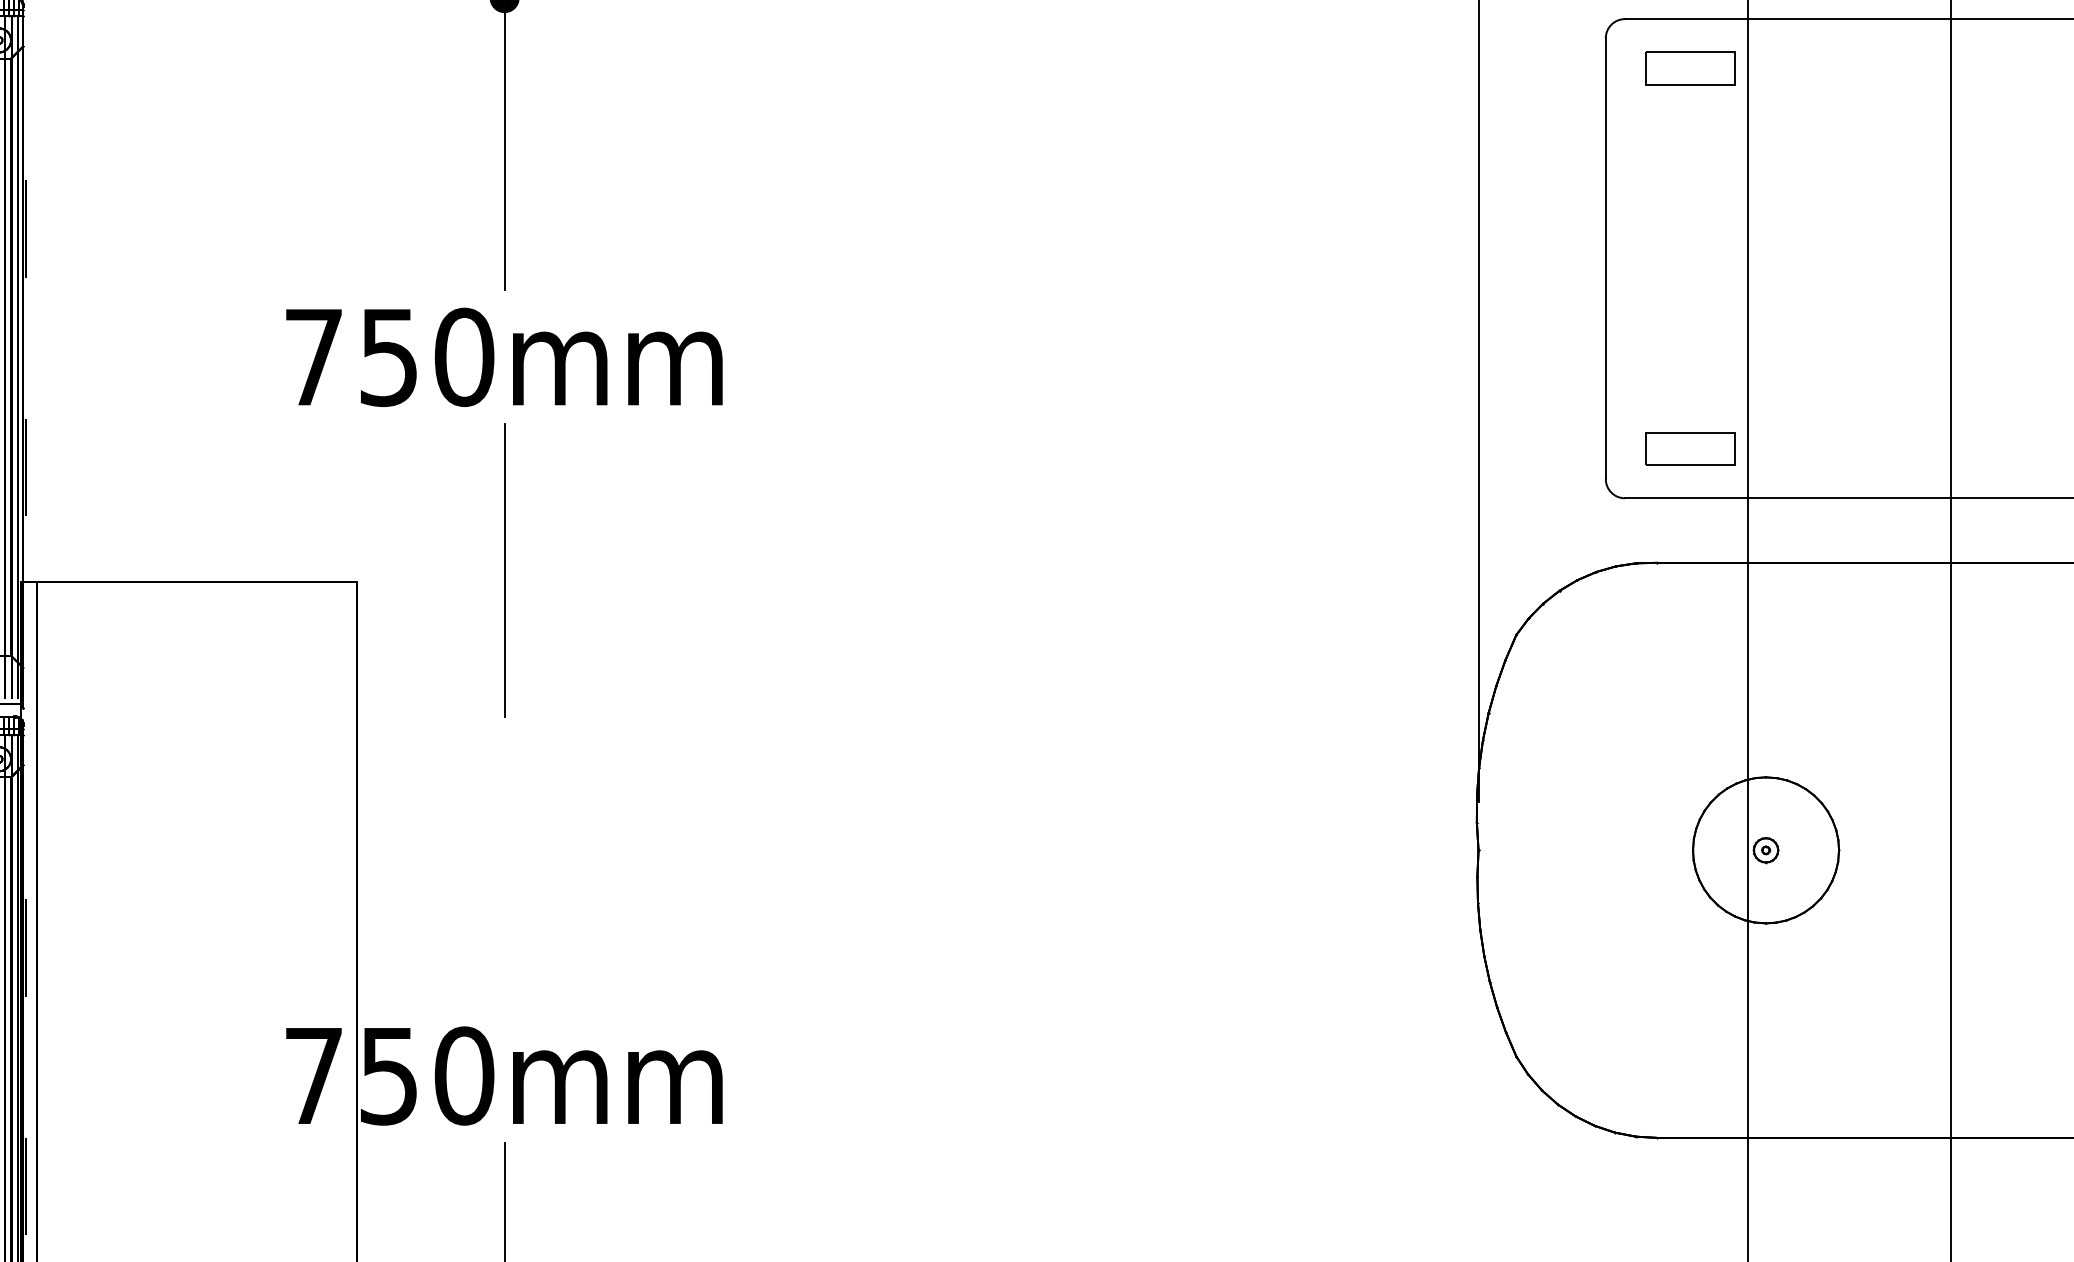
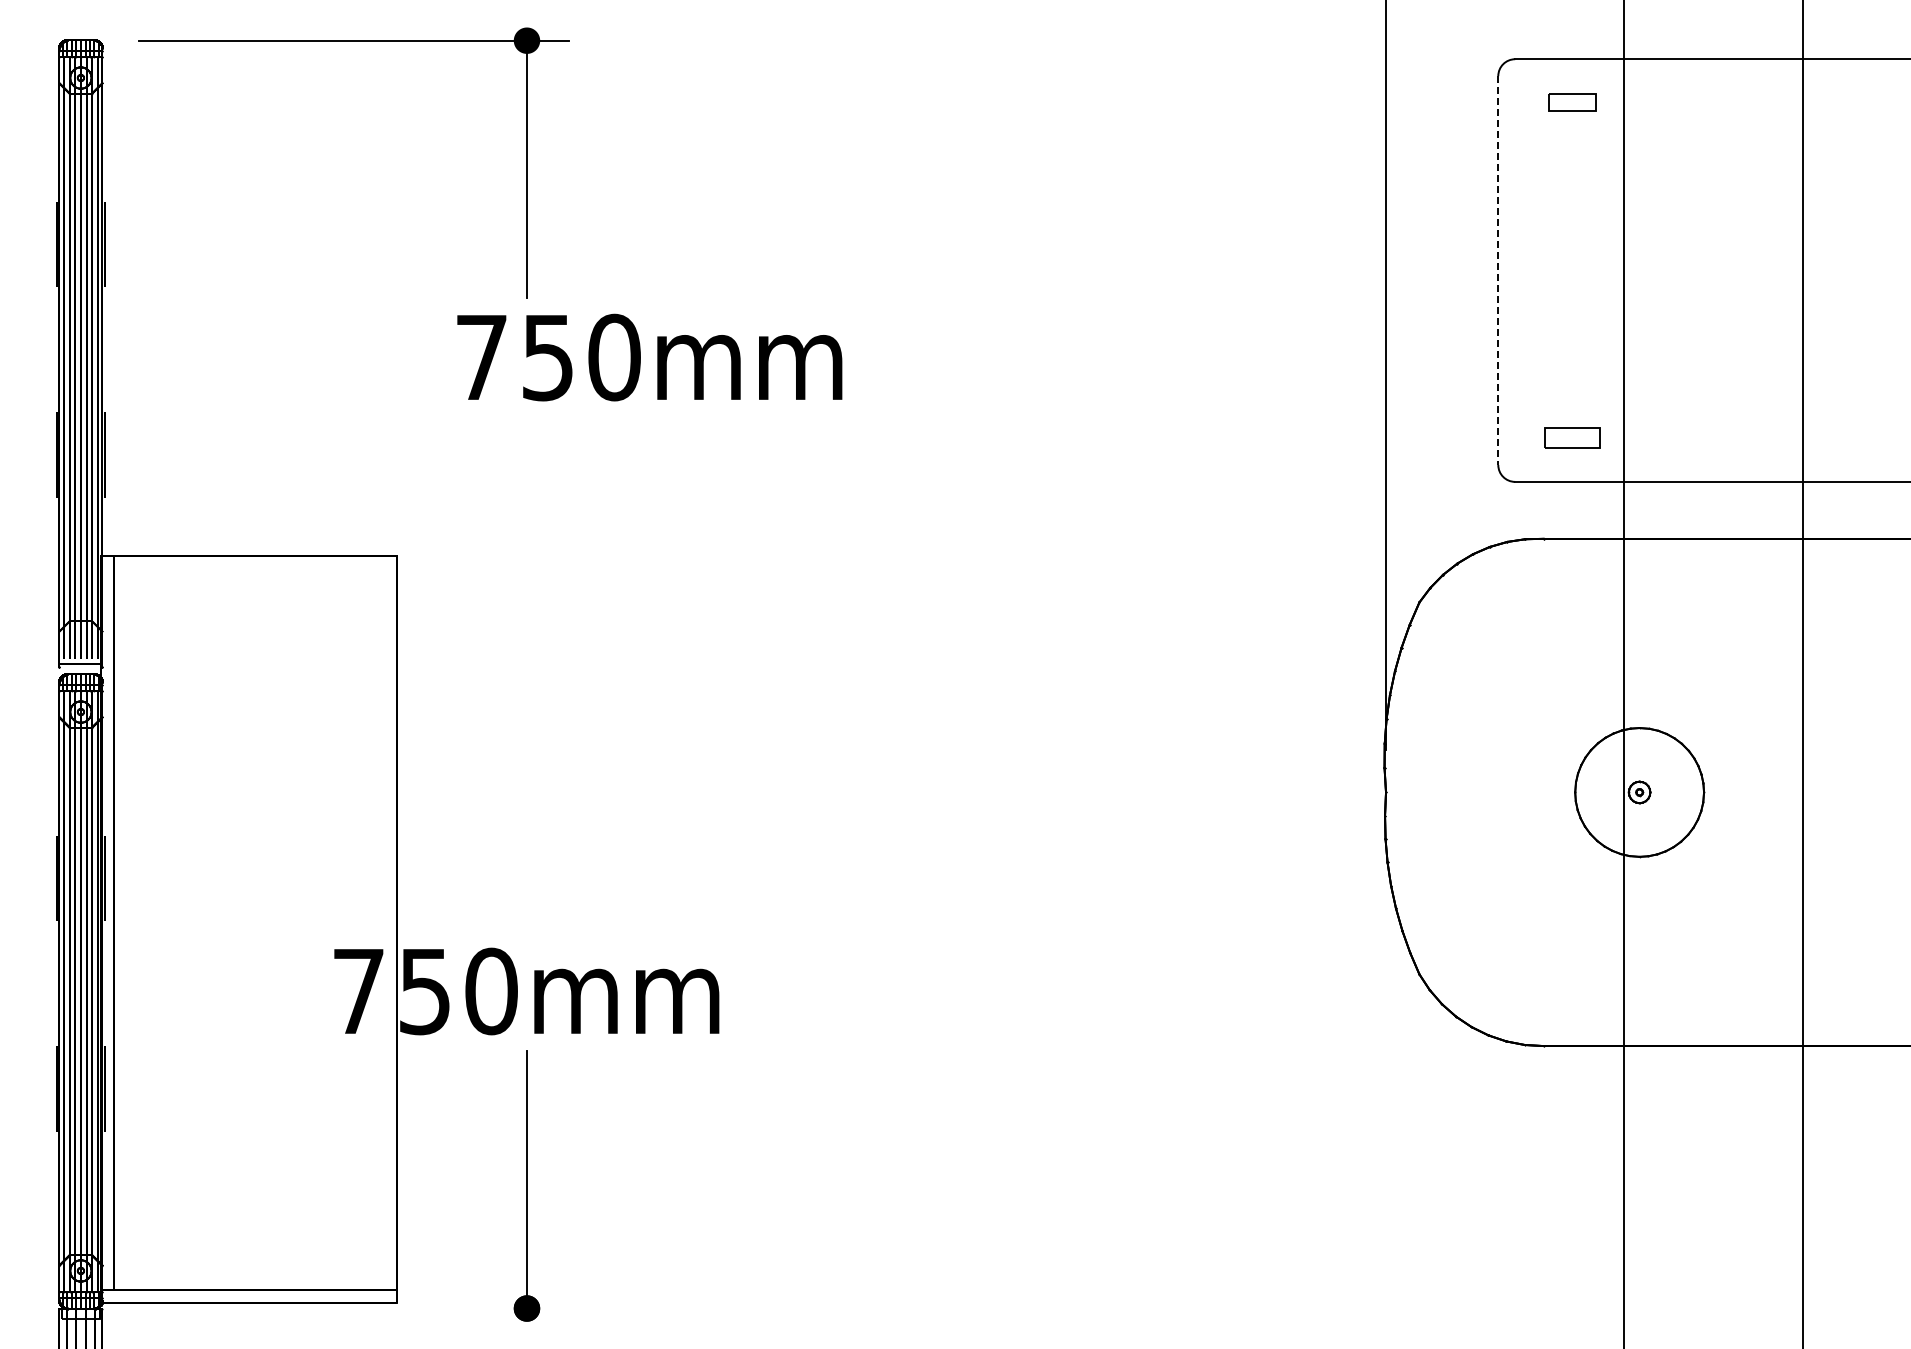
part: (1689, 68) -> (1572, 102), size x0.6
line: (1606, 259) -> (1498, 271), solid -> dashed
text: (504, 357) -> (649, 357), moved
part: (1689, 449) -> (1572, 438), size x0.7
line: (504, 570) -> (526, 545), removed

